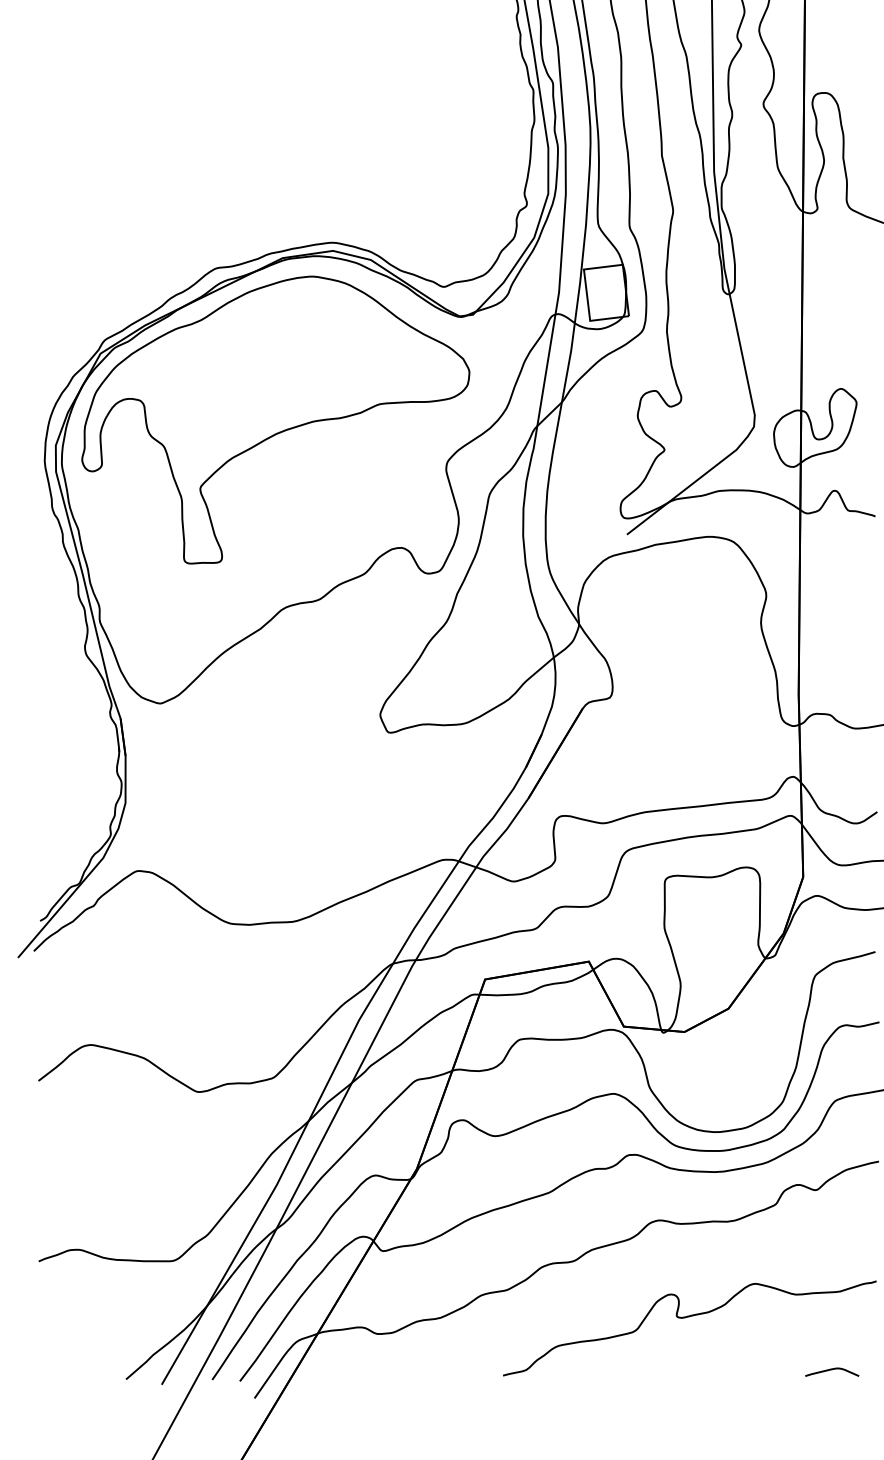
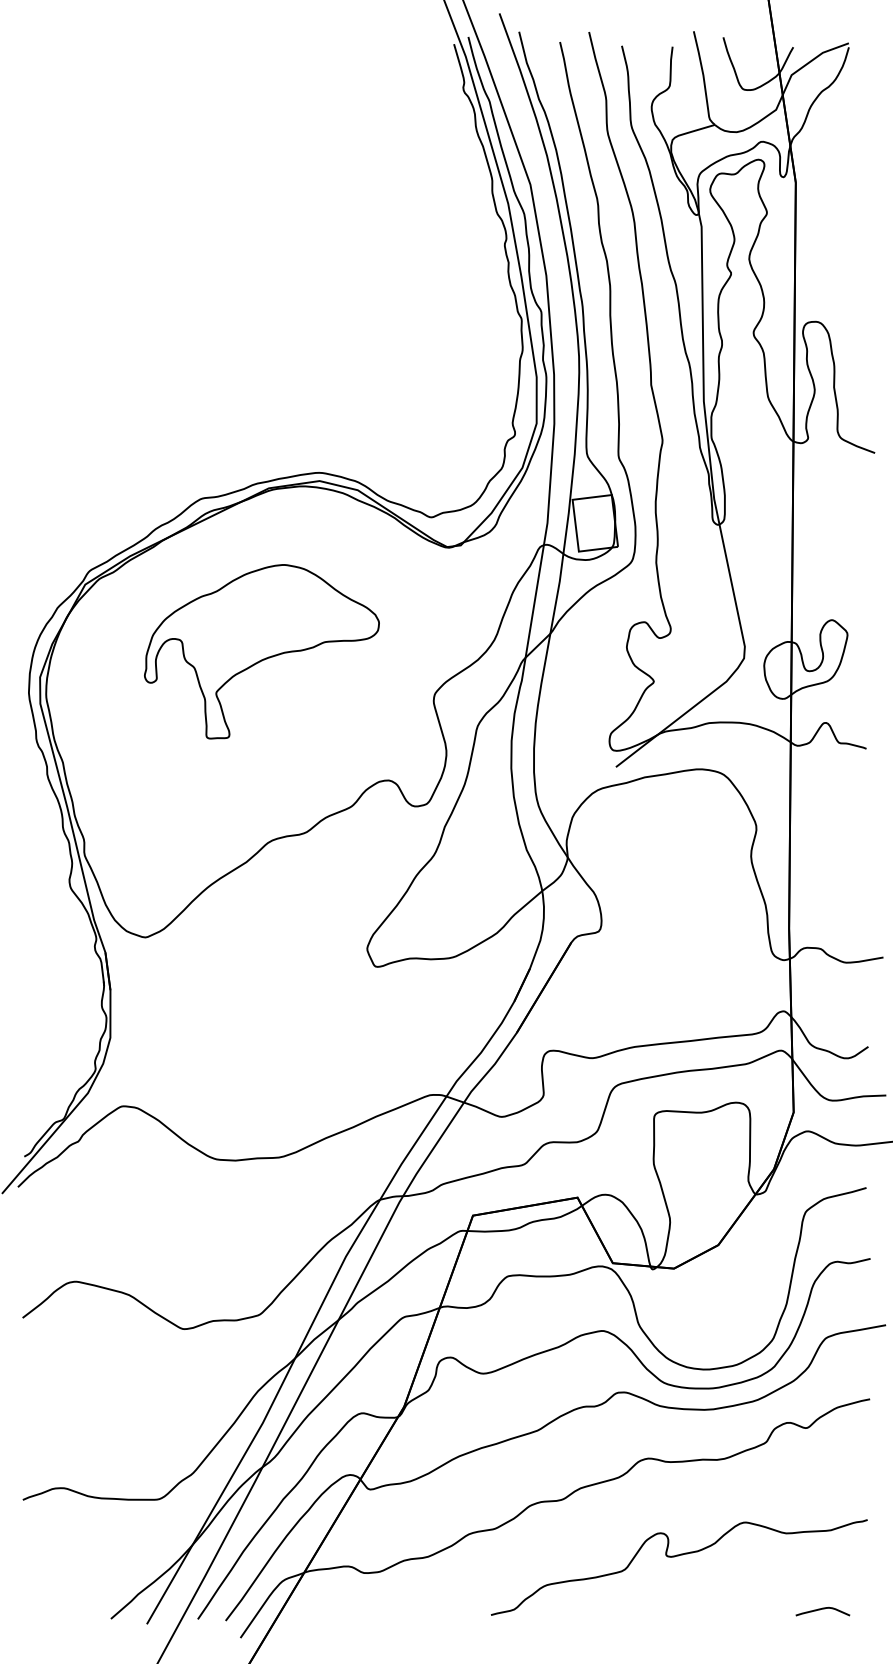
part: (275, 419) -> (261, 651), size x0.6

